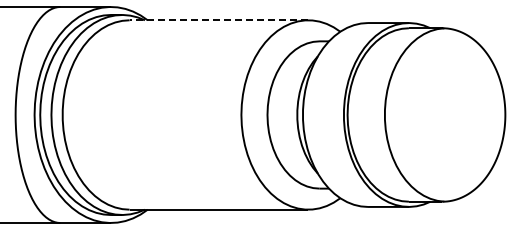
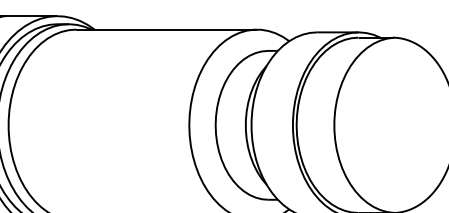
line: (218, 20) -> (166, 29), dashed -> solid

